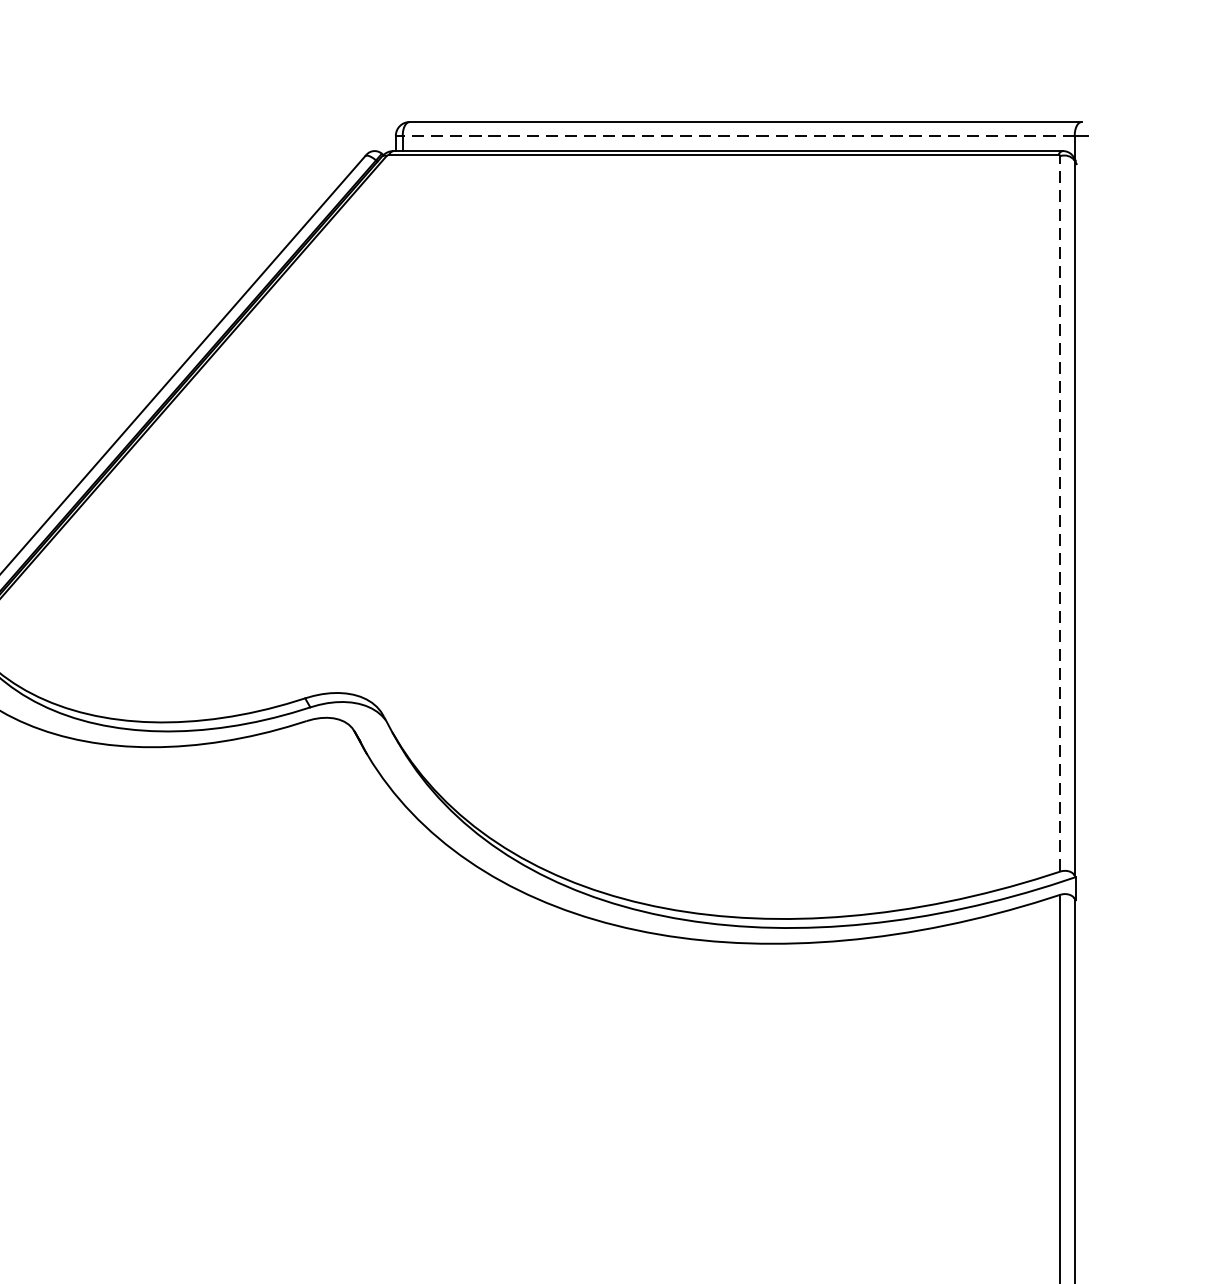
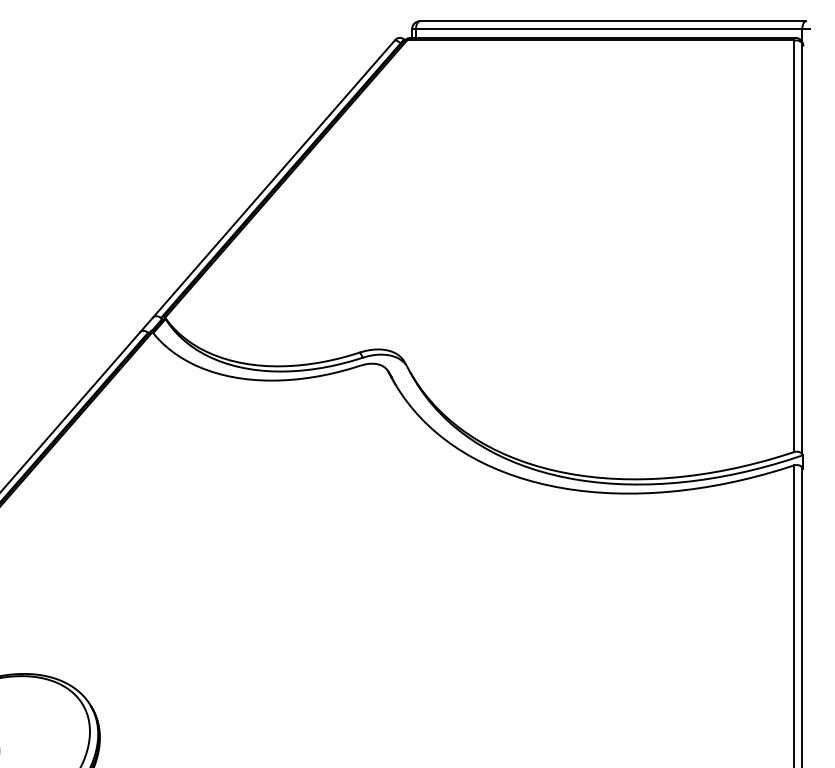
line: (737, 136) -> (608, 29), dashed -> solid
line: (1061, 513) -> (794, 246), dashed -> solid

